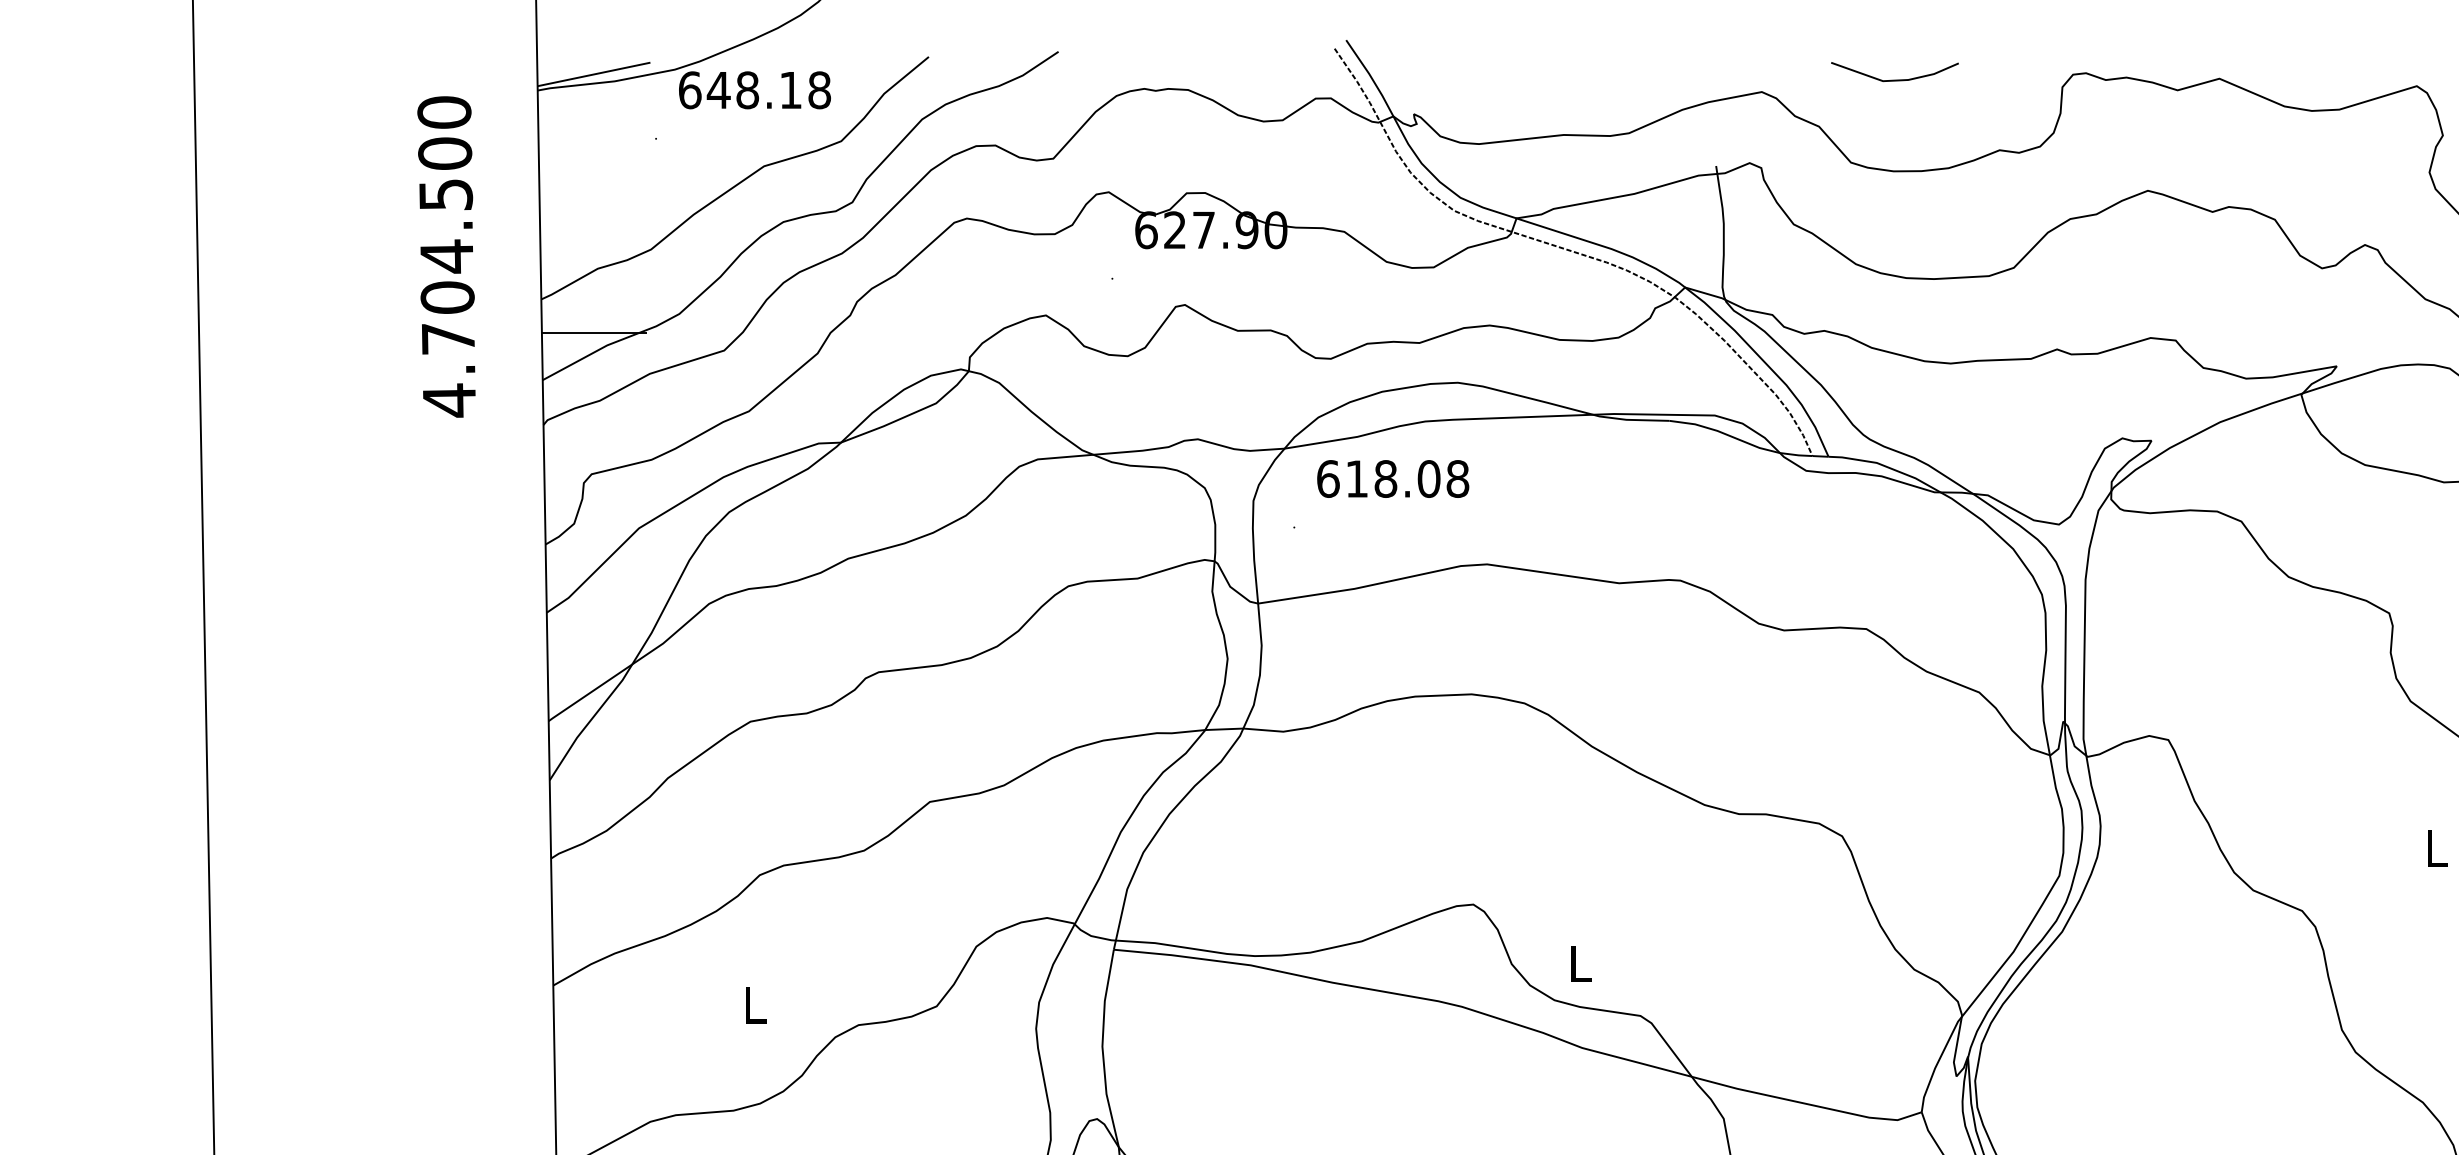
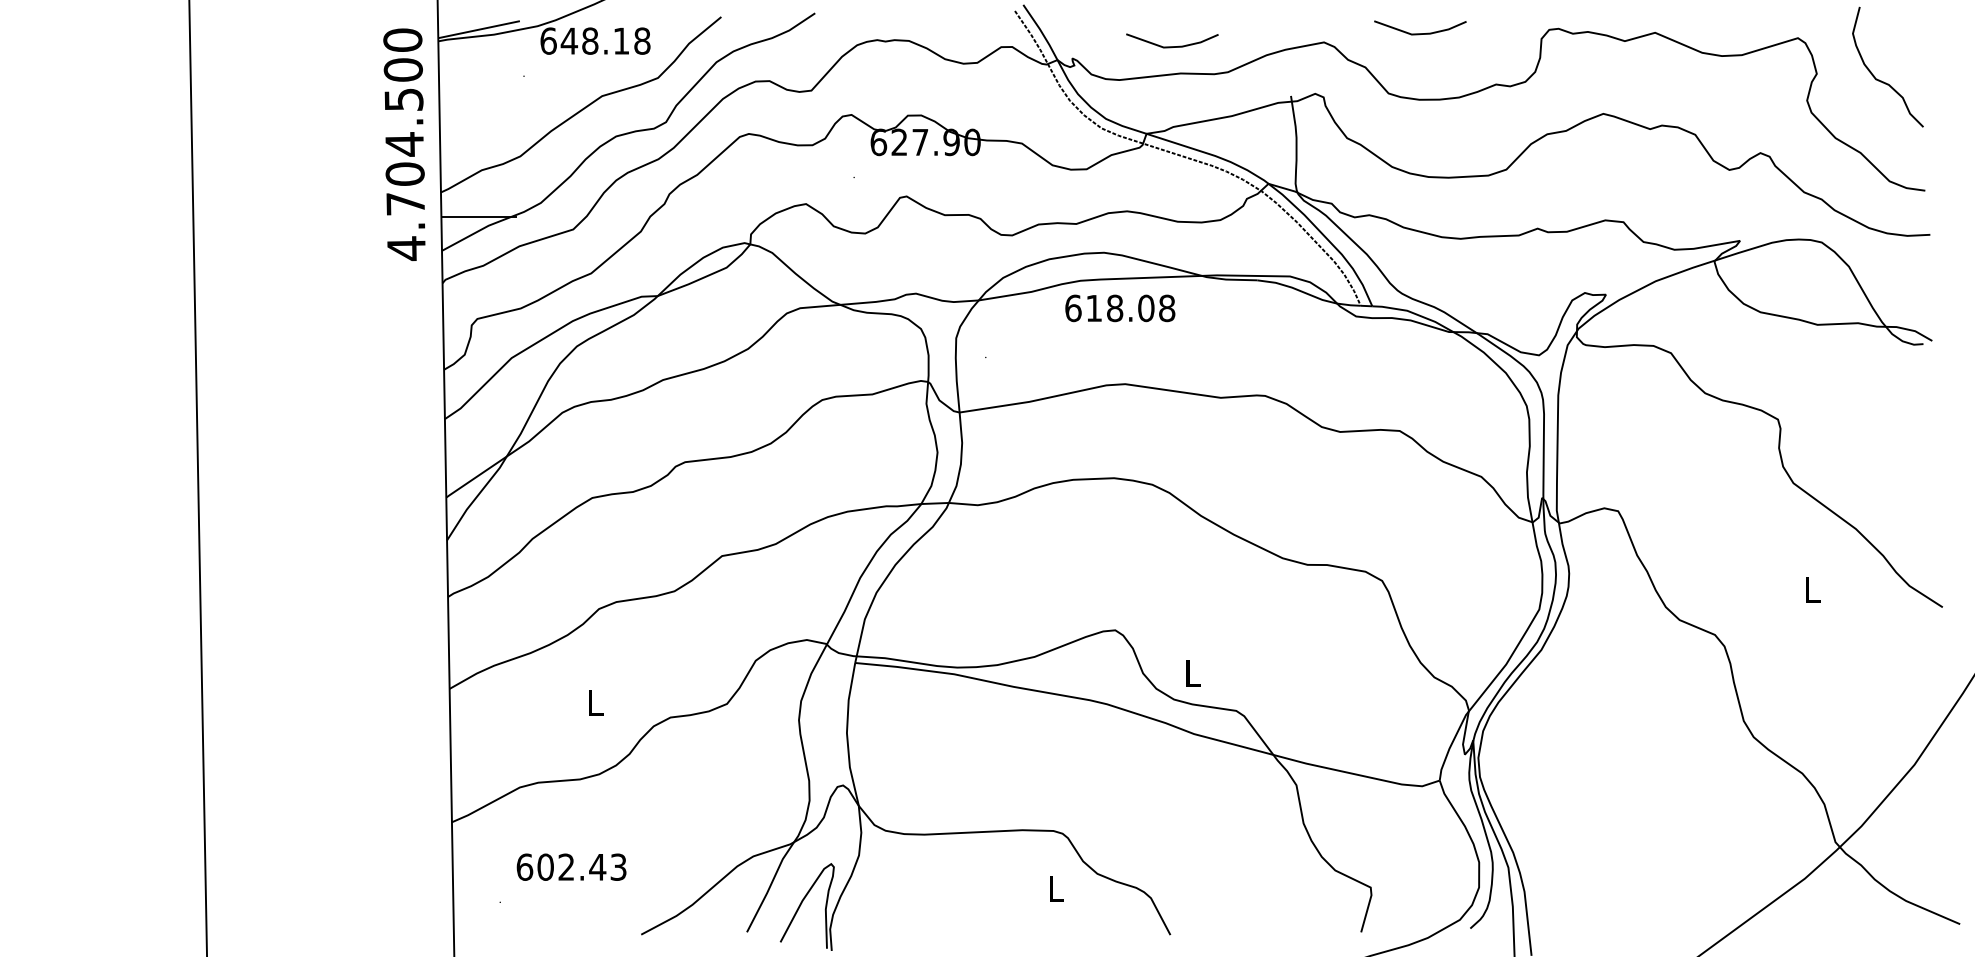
line: (1552, 97) -> (1172, 46), added
text: (446, 256) -> (404, 144), moved
text: (1393, 479) -> (1120, 308), moved

